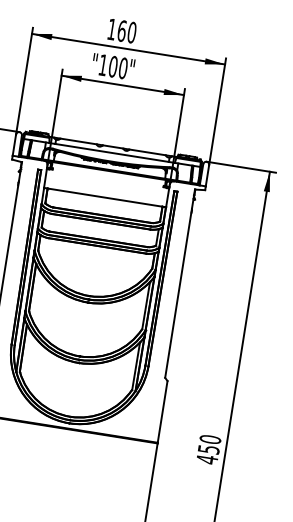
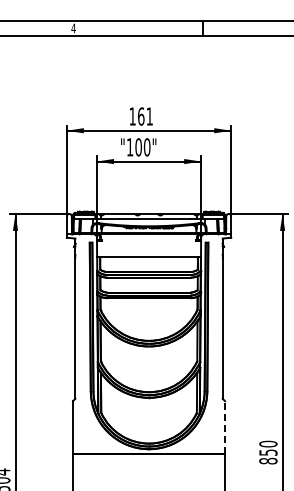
text: (131, 32) -> (149, 116), 160 -> 161
line: (163, 410) -> (225, 426), solid -> dashed
text: (207, 458) -> (268, 460), 450 -> 850

